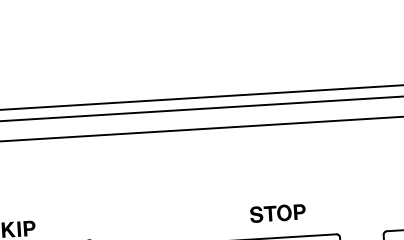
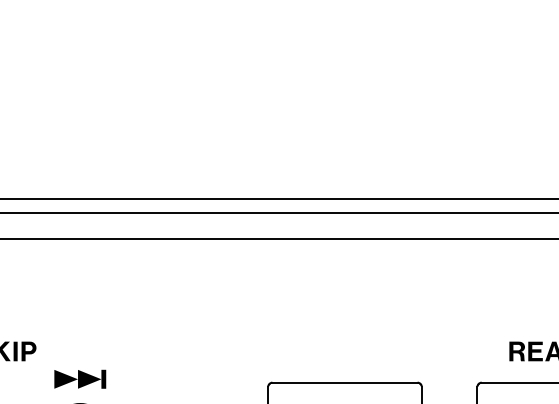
part: (277, 212) -> (344, 350), removed

